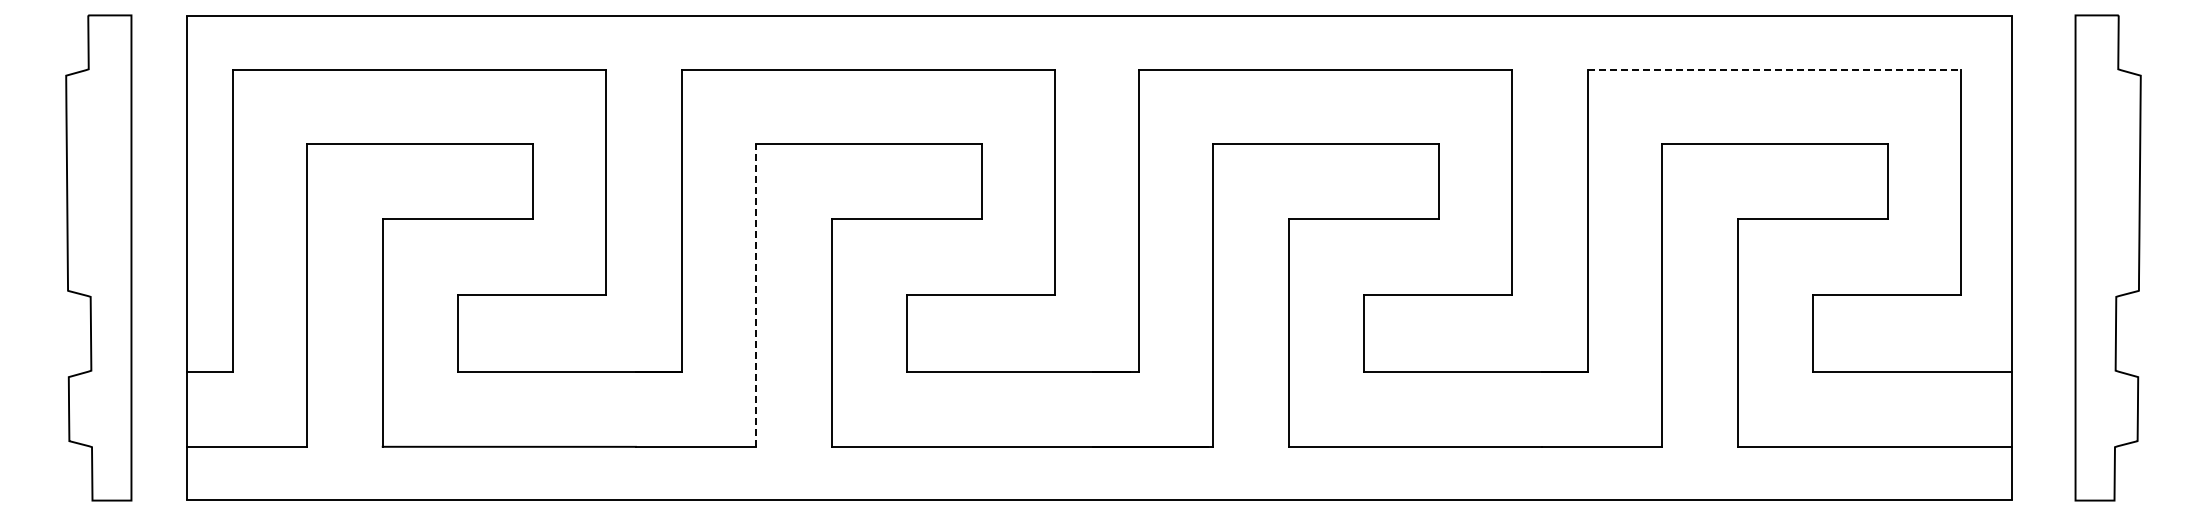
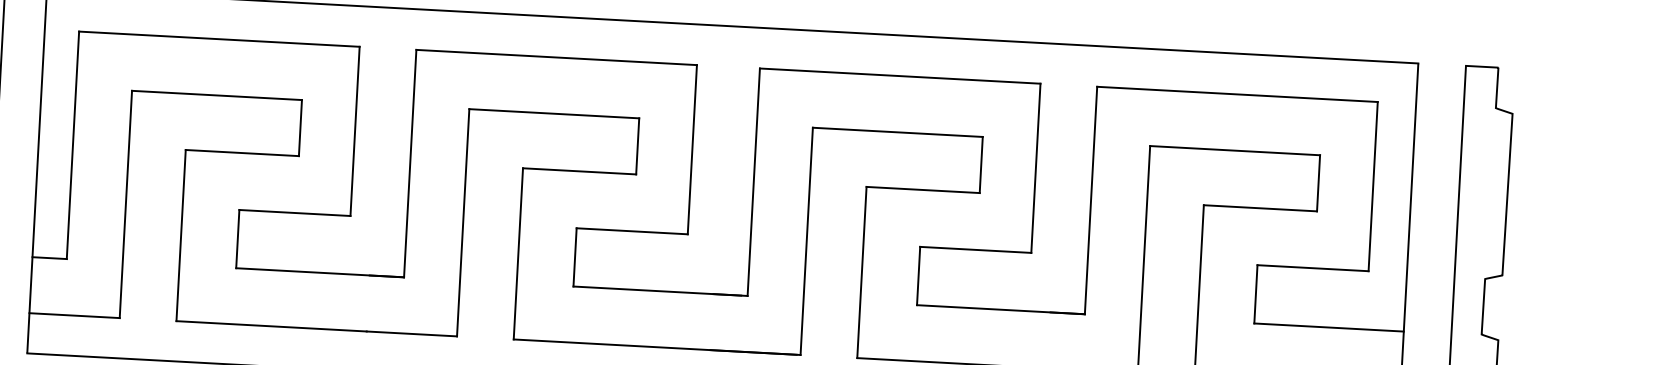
line: (1774, 69) -> (1237, 94), dashed -> solid
line: (756, 295) -> (463, 222), dashed -> solid

